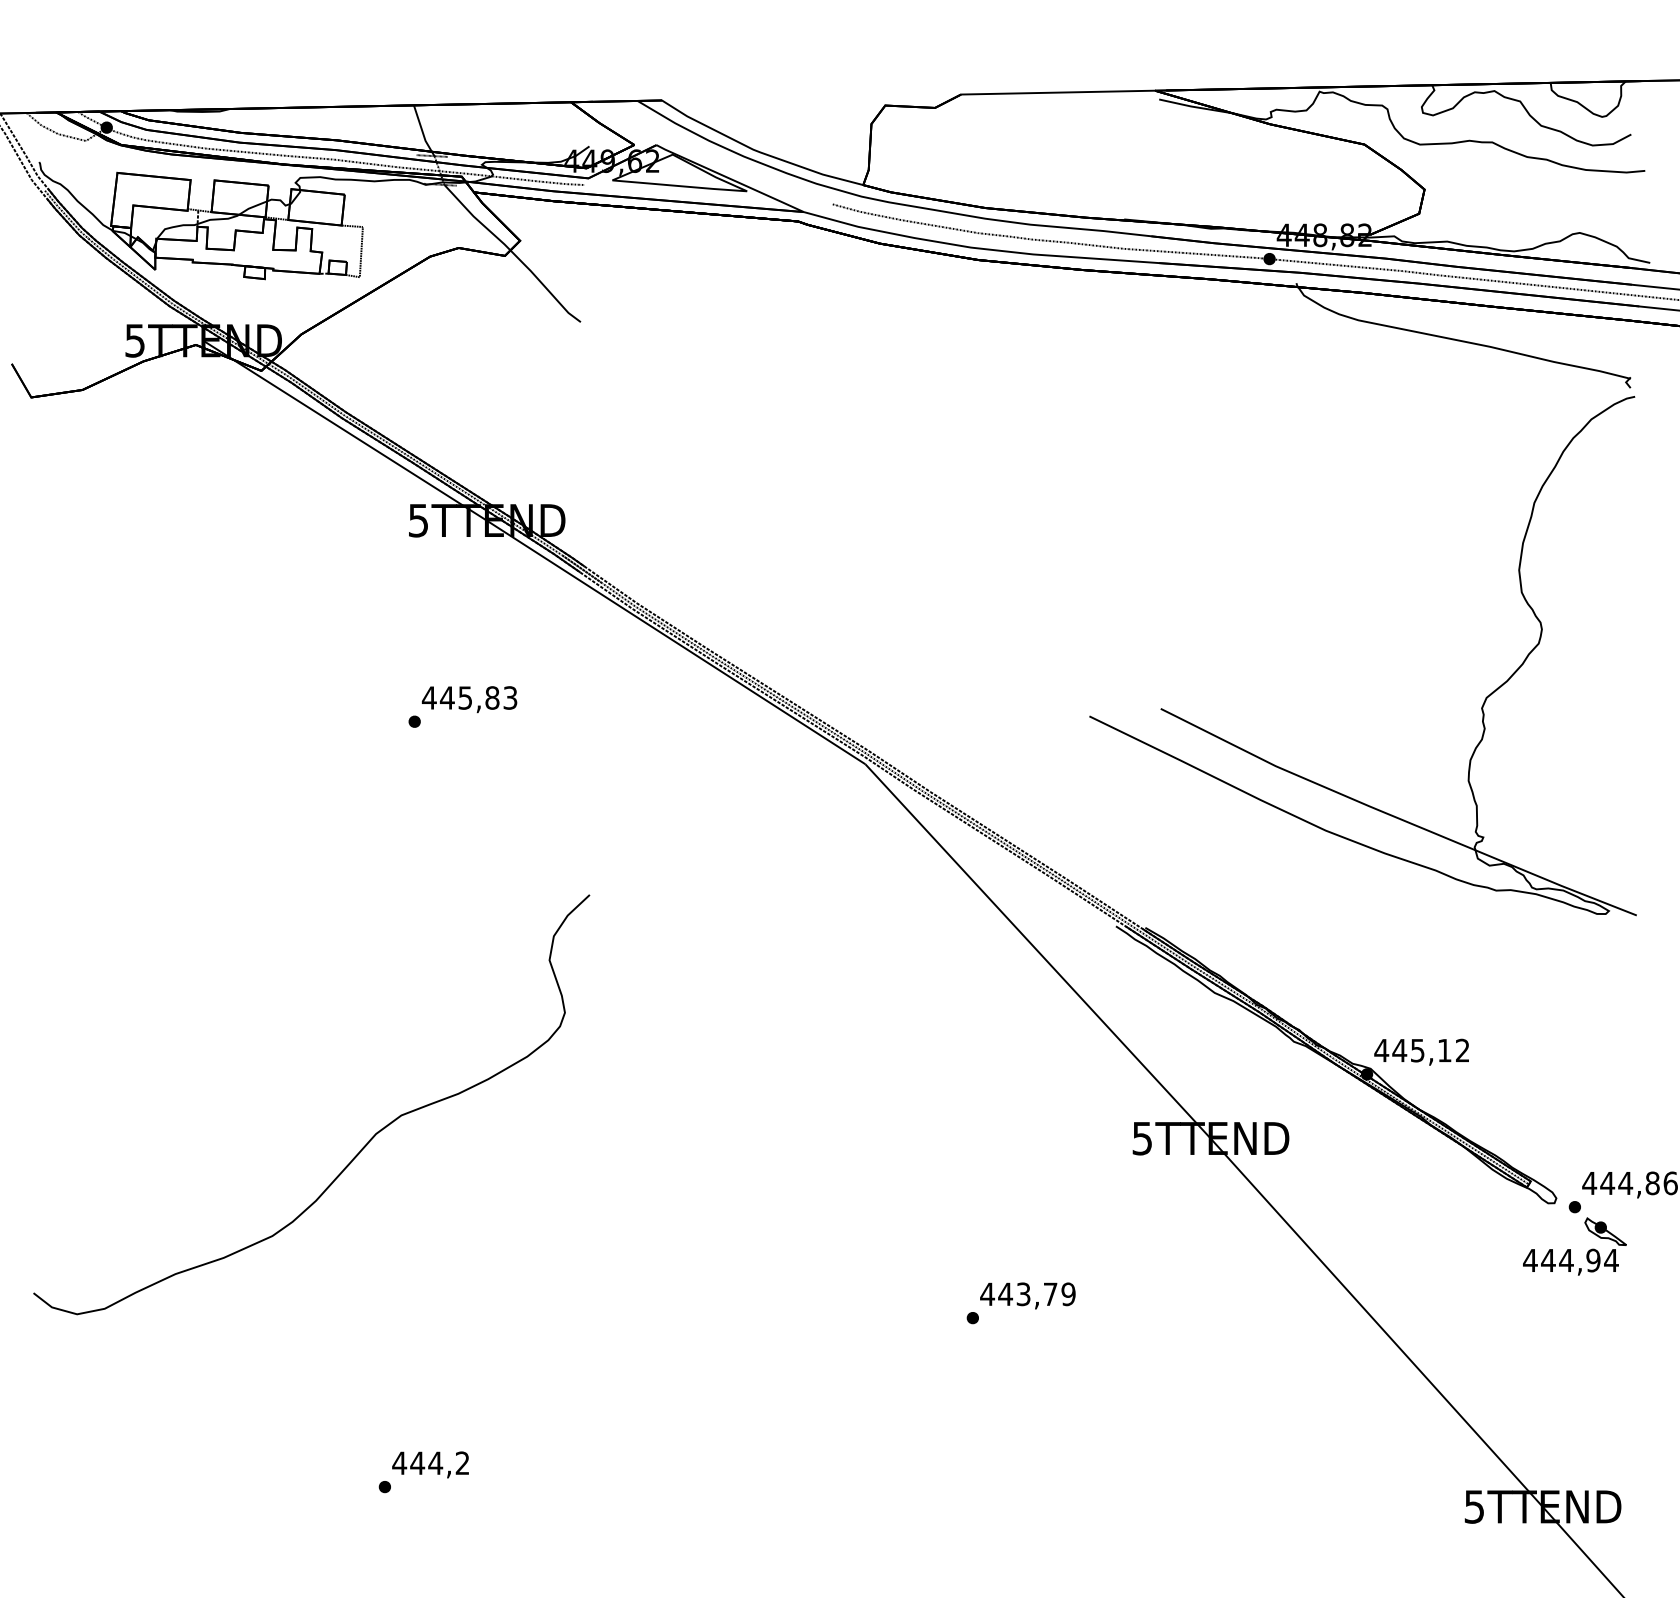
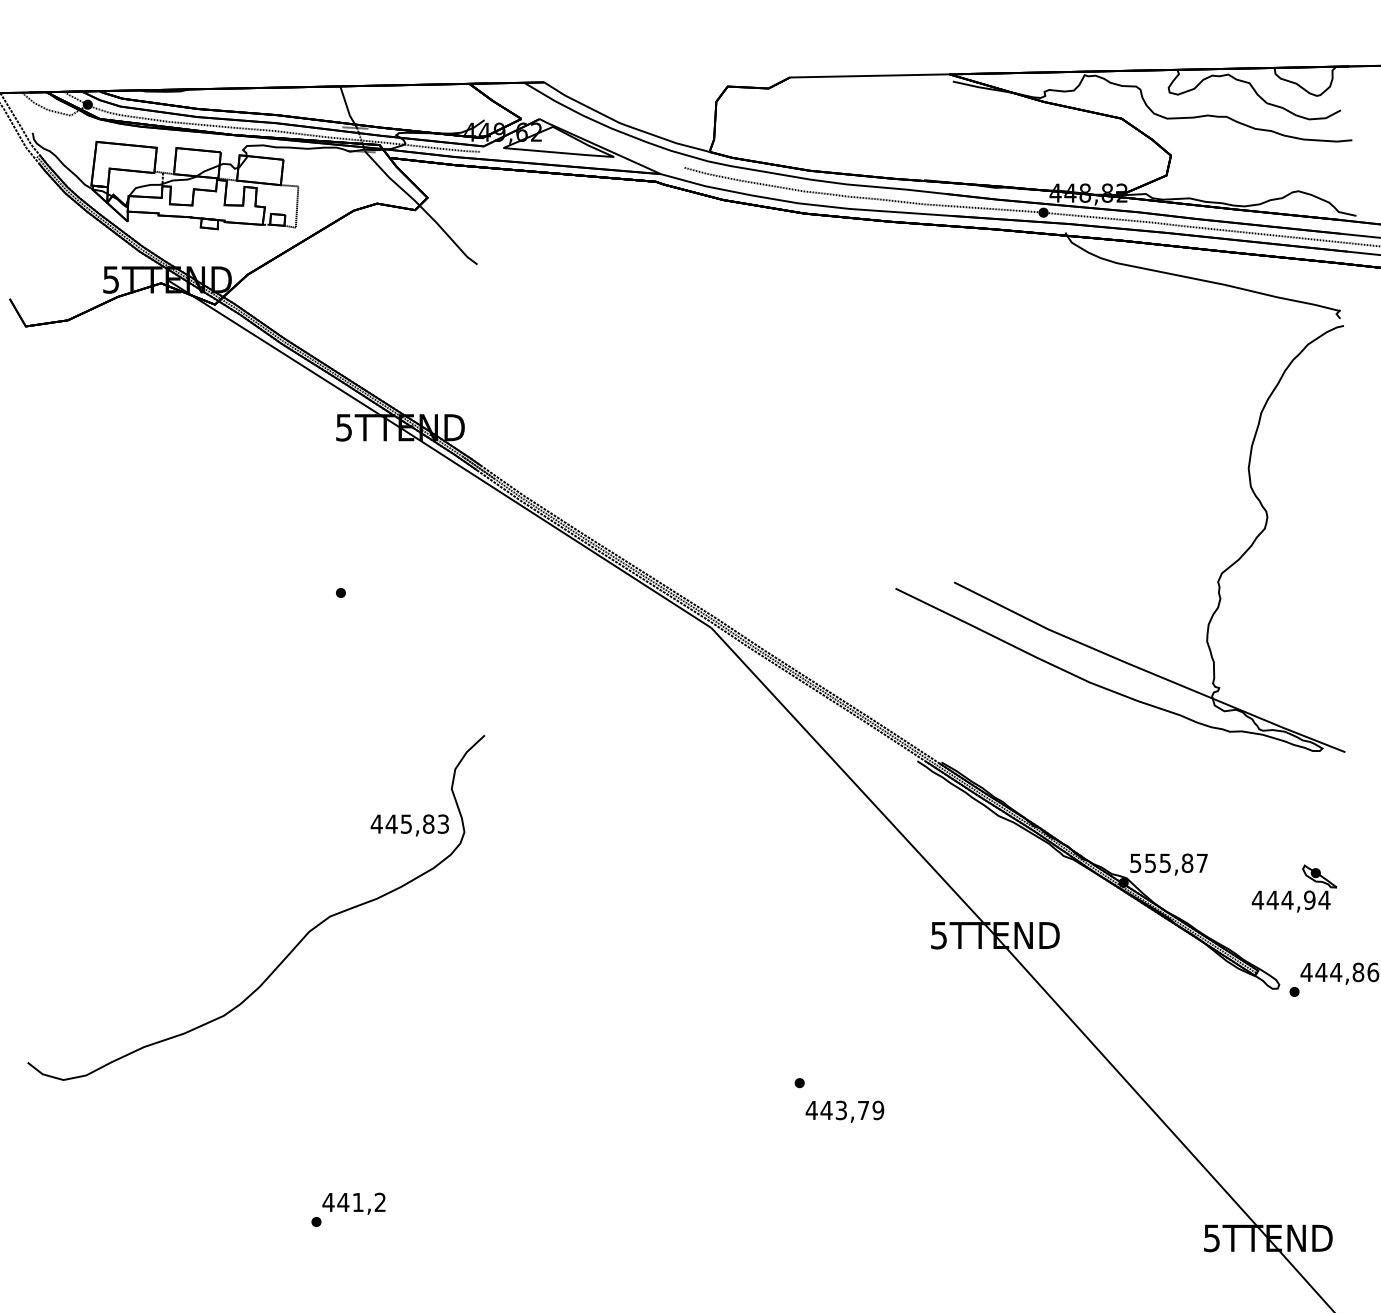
text: (469, 699) -> (409, 825), moved
text: (1421, 1050) -> (1168, 863), 445,12 -> 555,87
part: (1574, 1246) -> (1294, 888), moved
text: (1027, 1295) -> (844, 1111), moved
text: (435, 1462) -> (358, 1201), 444,2 -> 441,2

